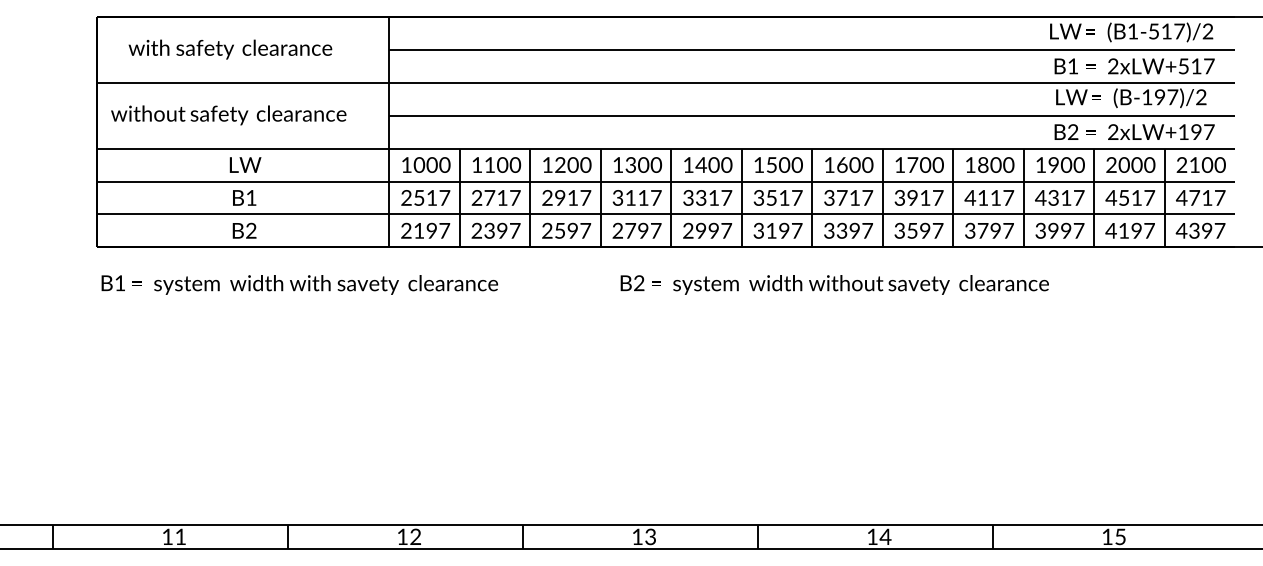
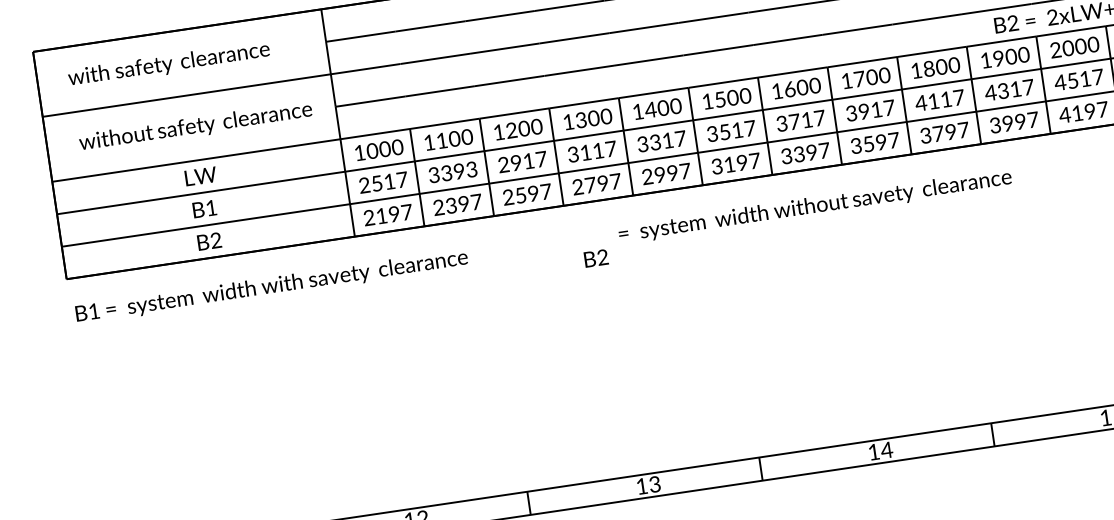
text: (228, 115) -> (195, 127), moved
text: (495, 197) -> (452, 172), 2717 -> 3393
text: (632, 283) -> (596, 258), moved

